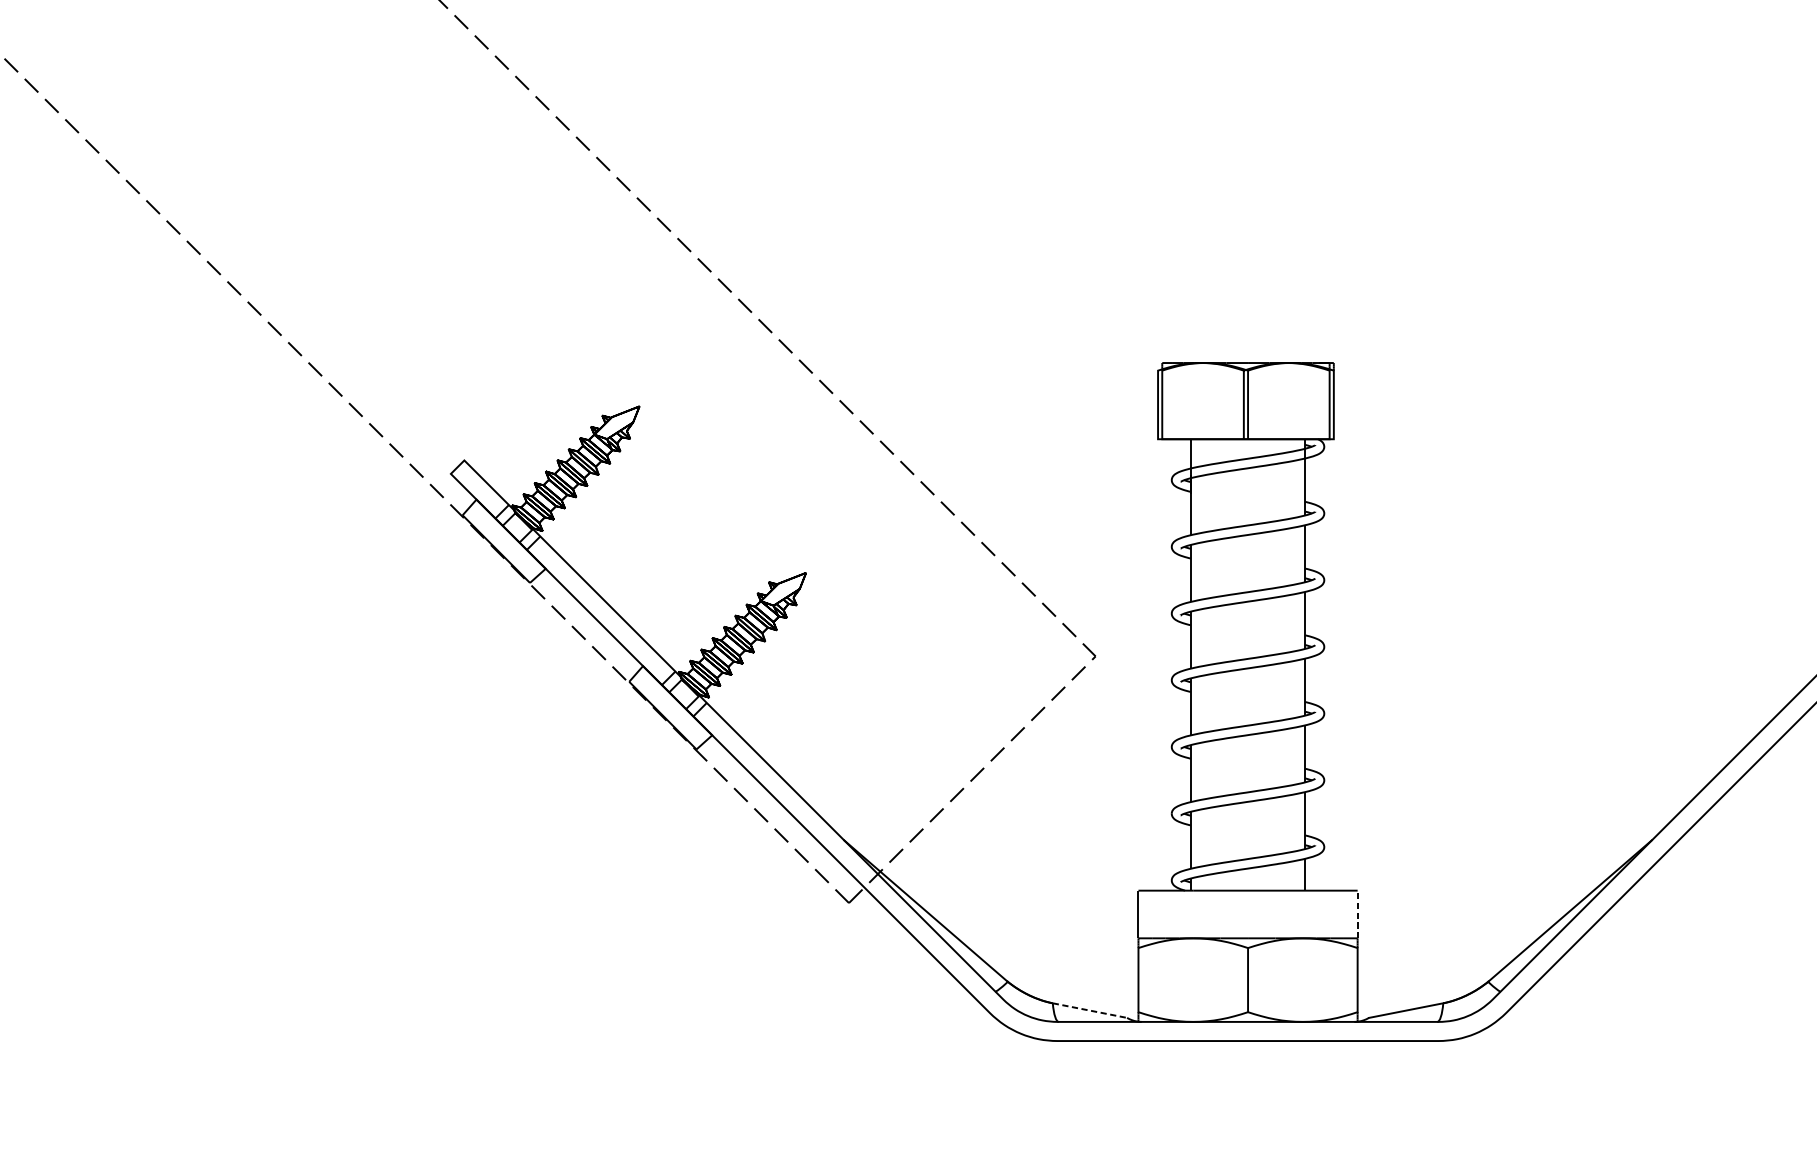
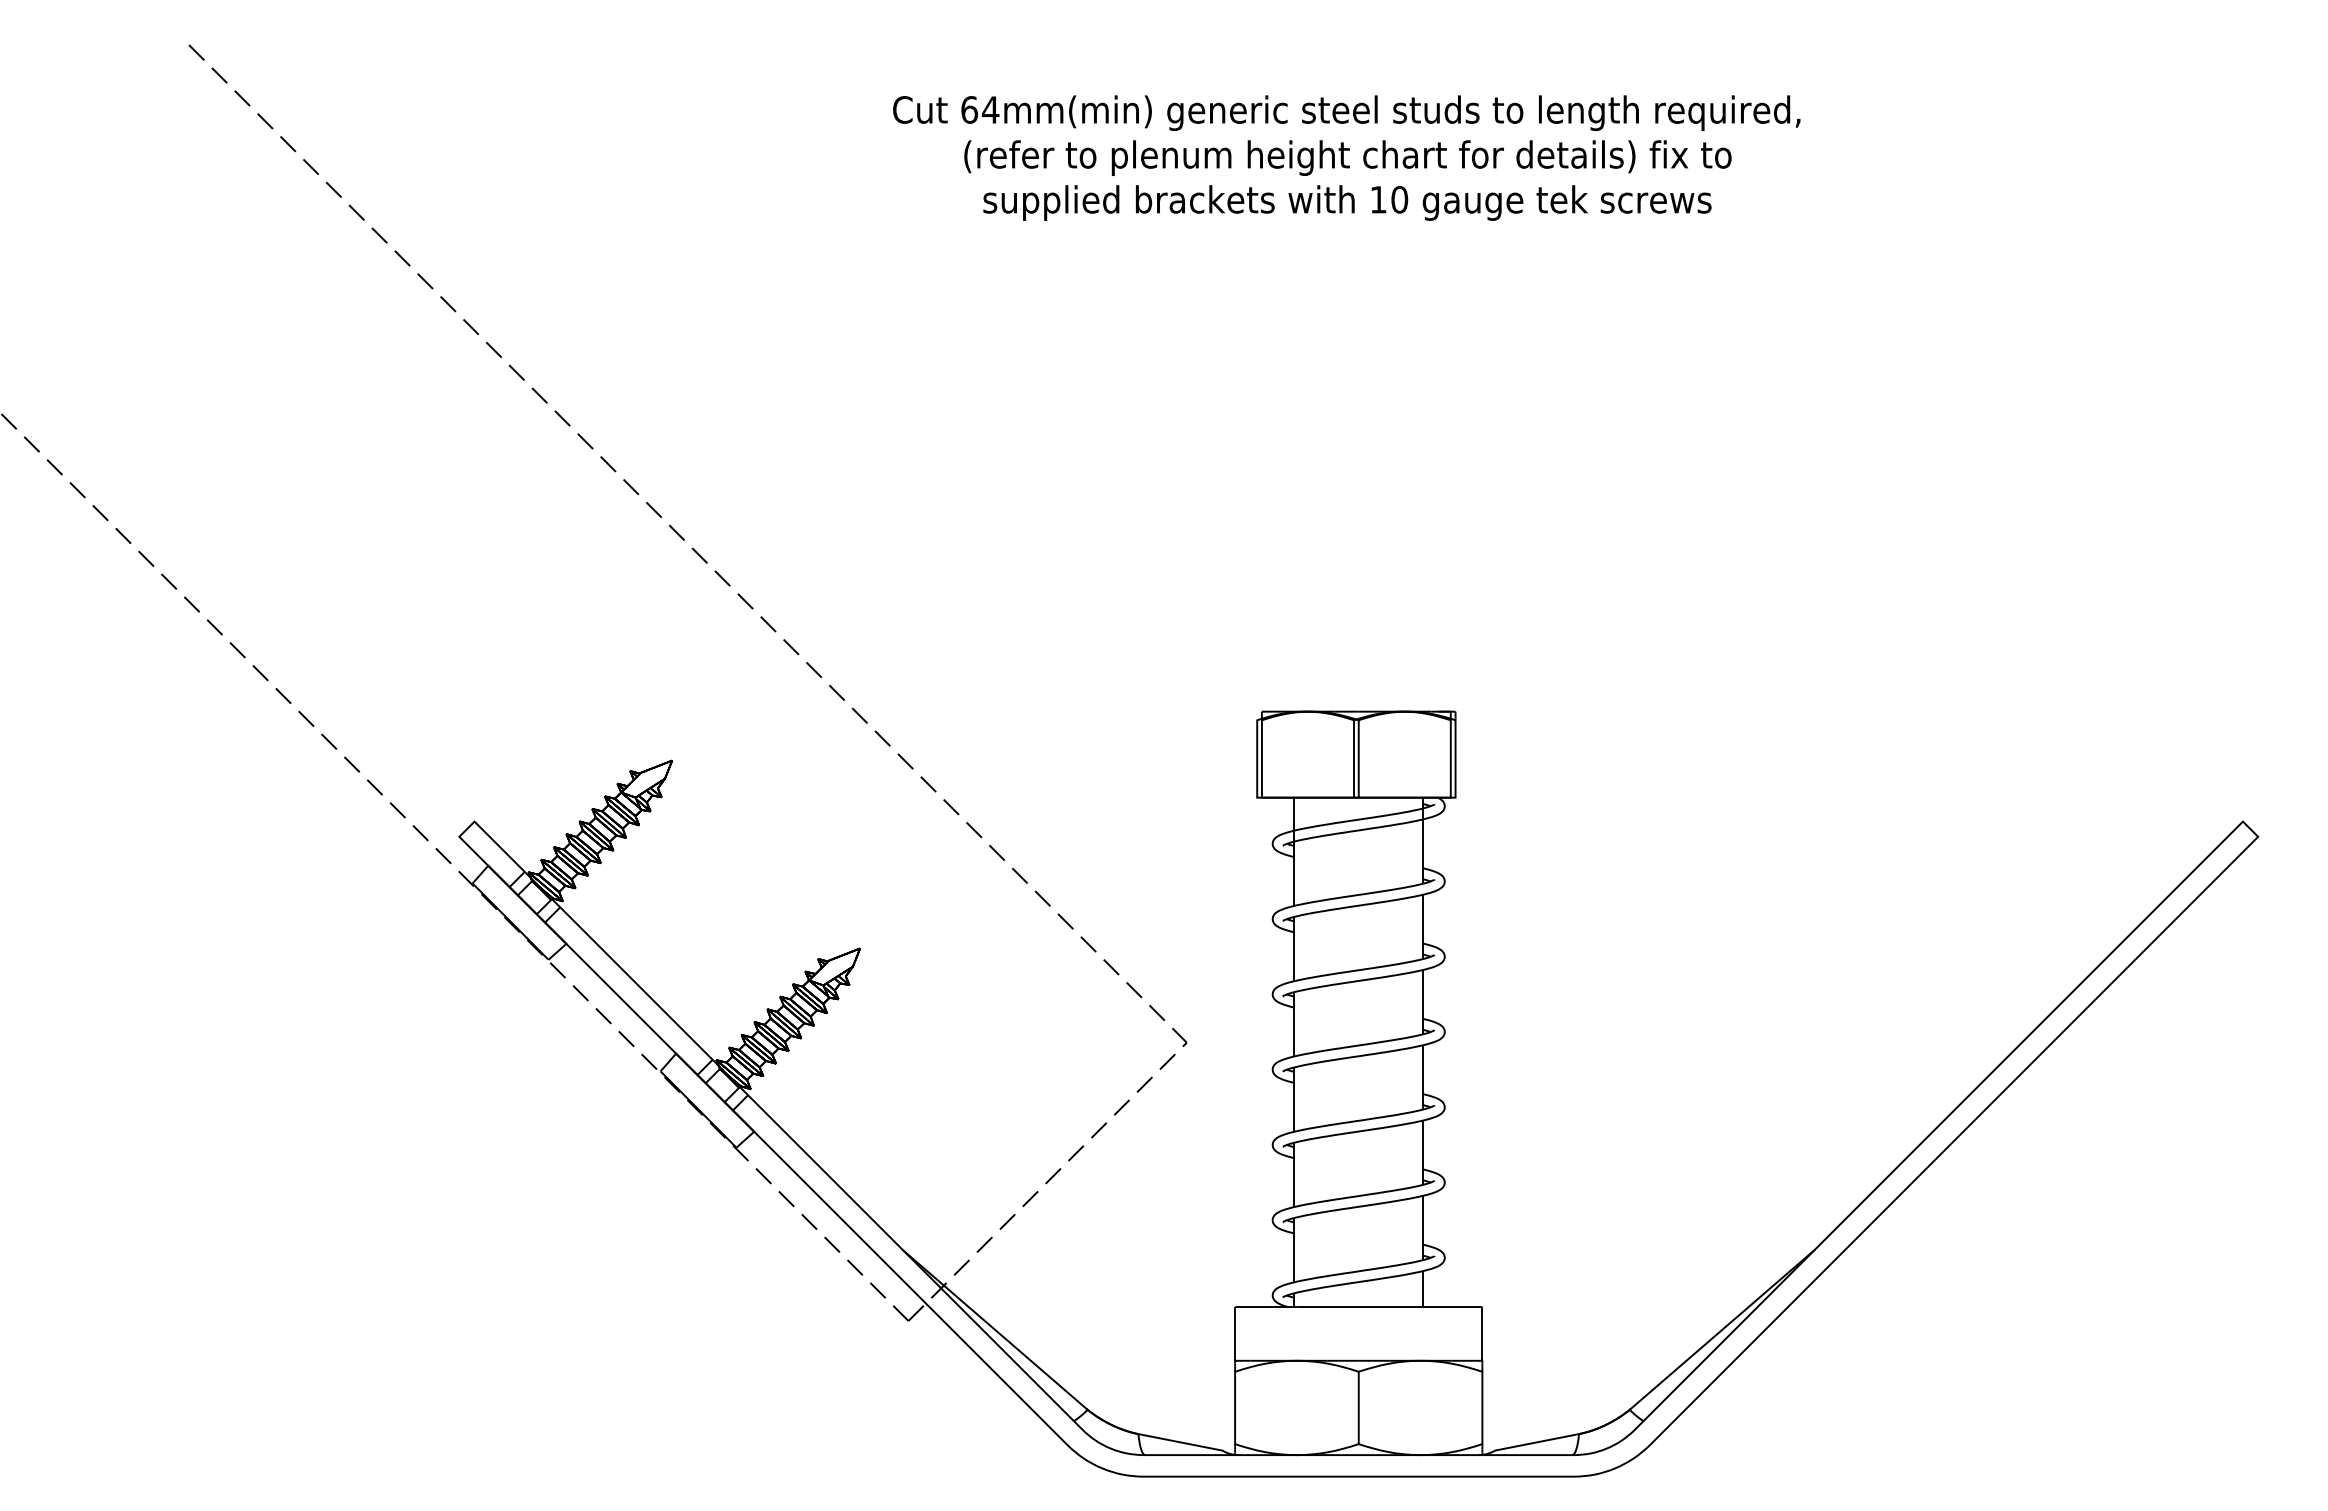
line: (1357, 914) -> (1482, 1333), dashed -> solid
line: (1090, 1010) -> (1180, 1442), dashed -> solid

